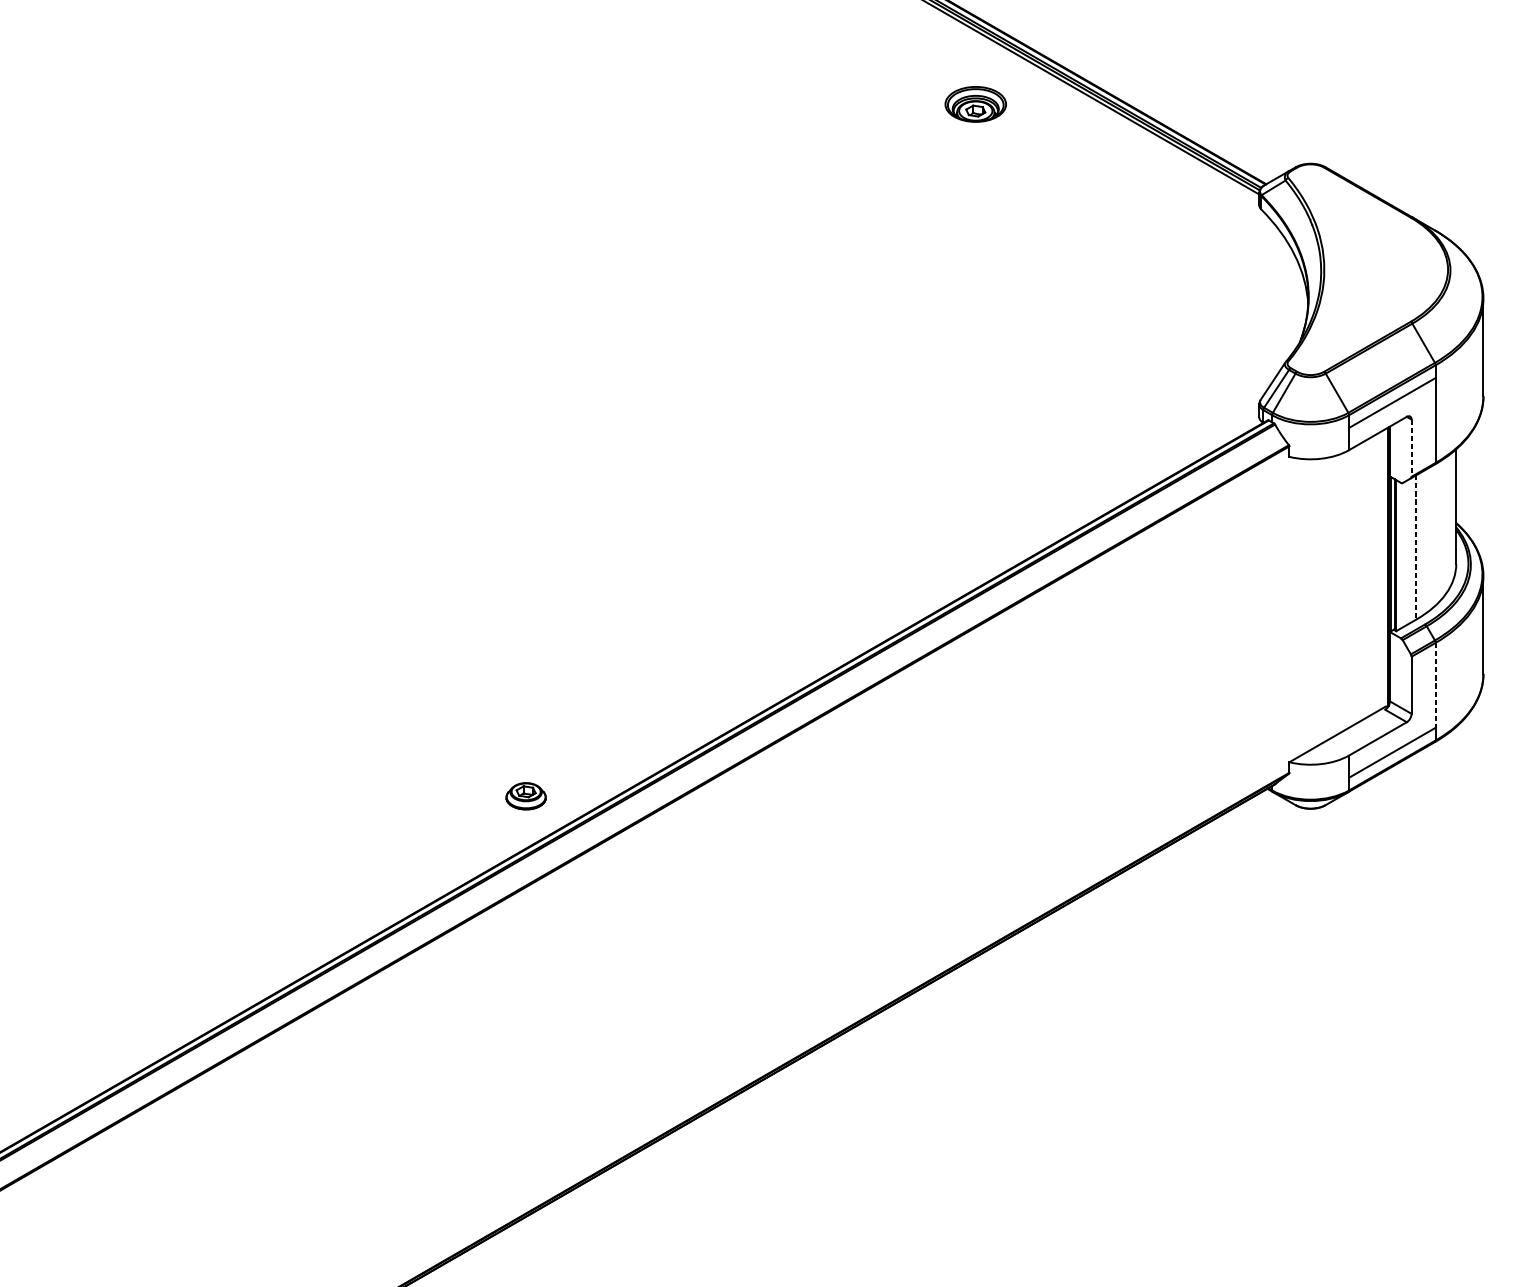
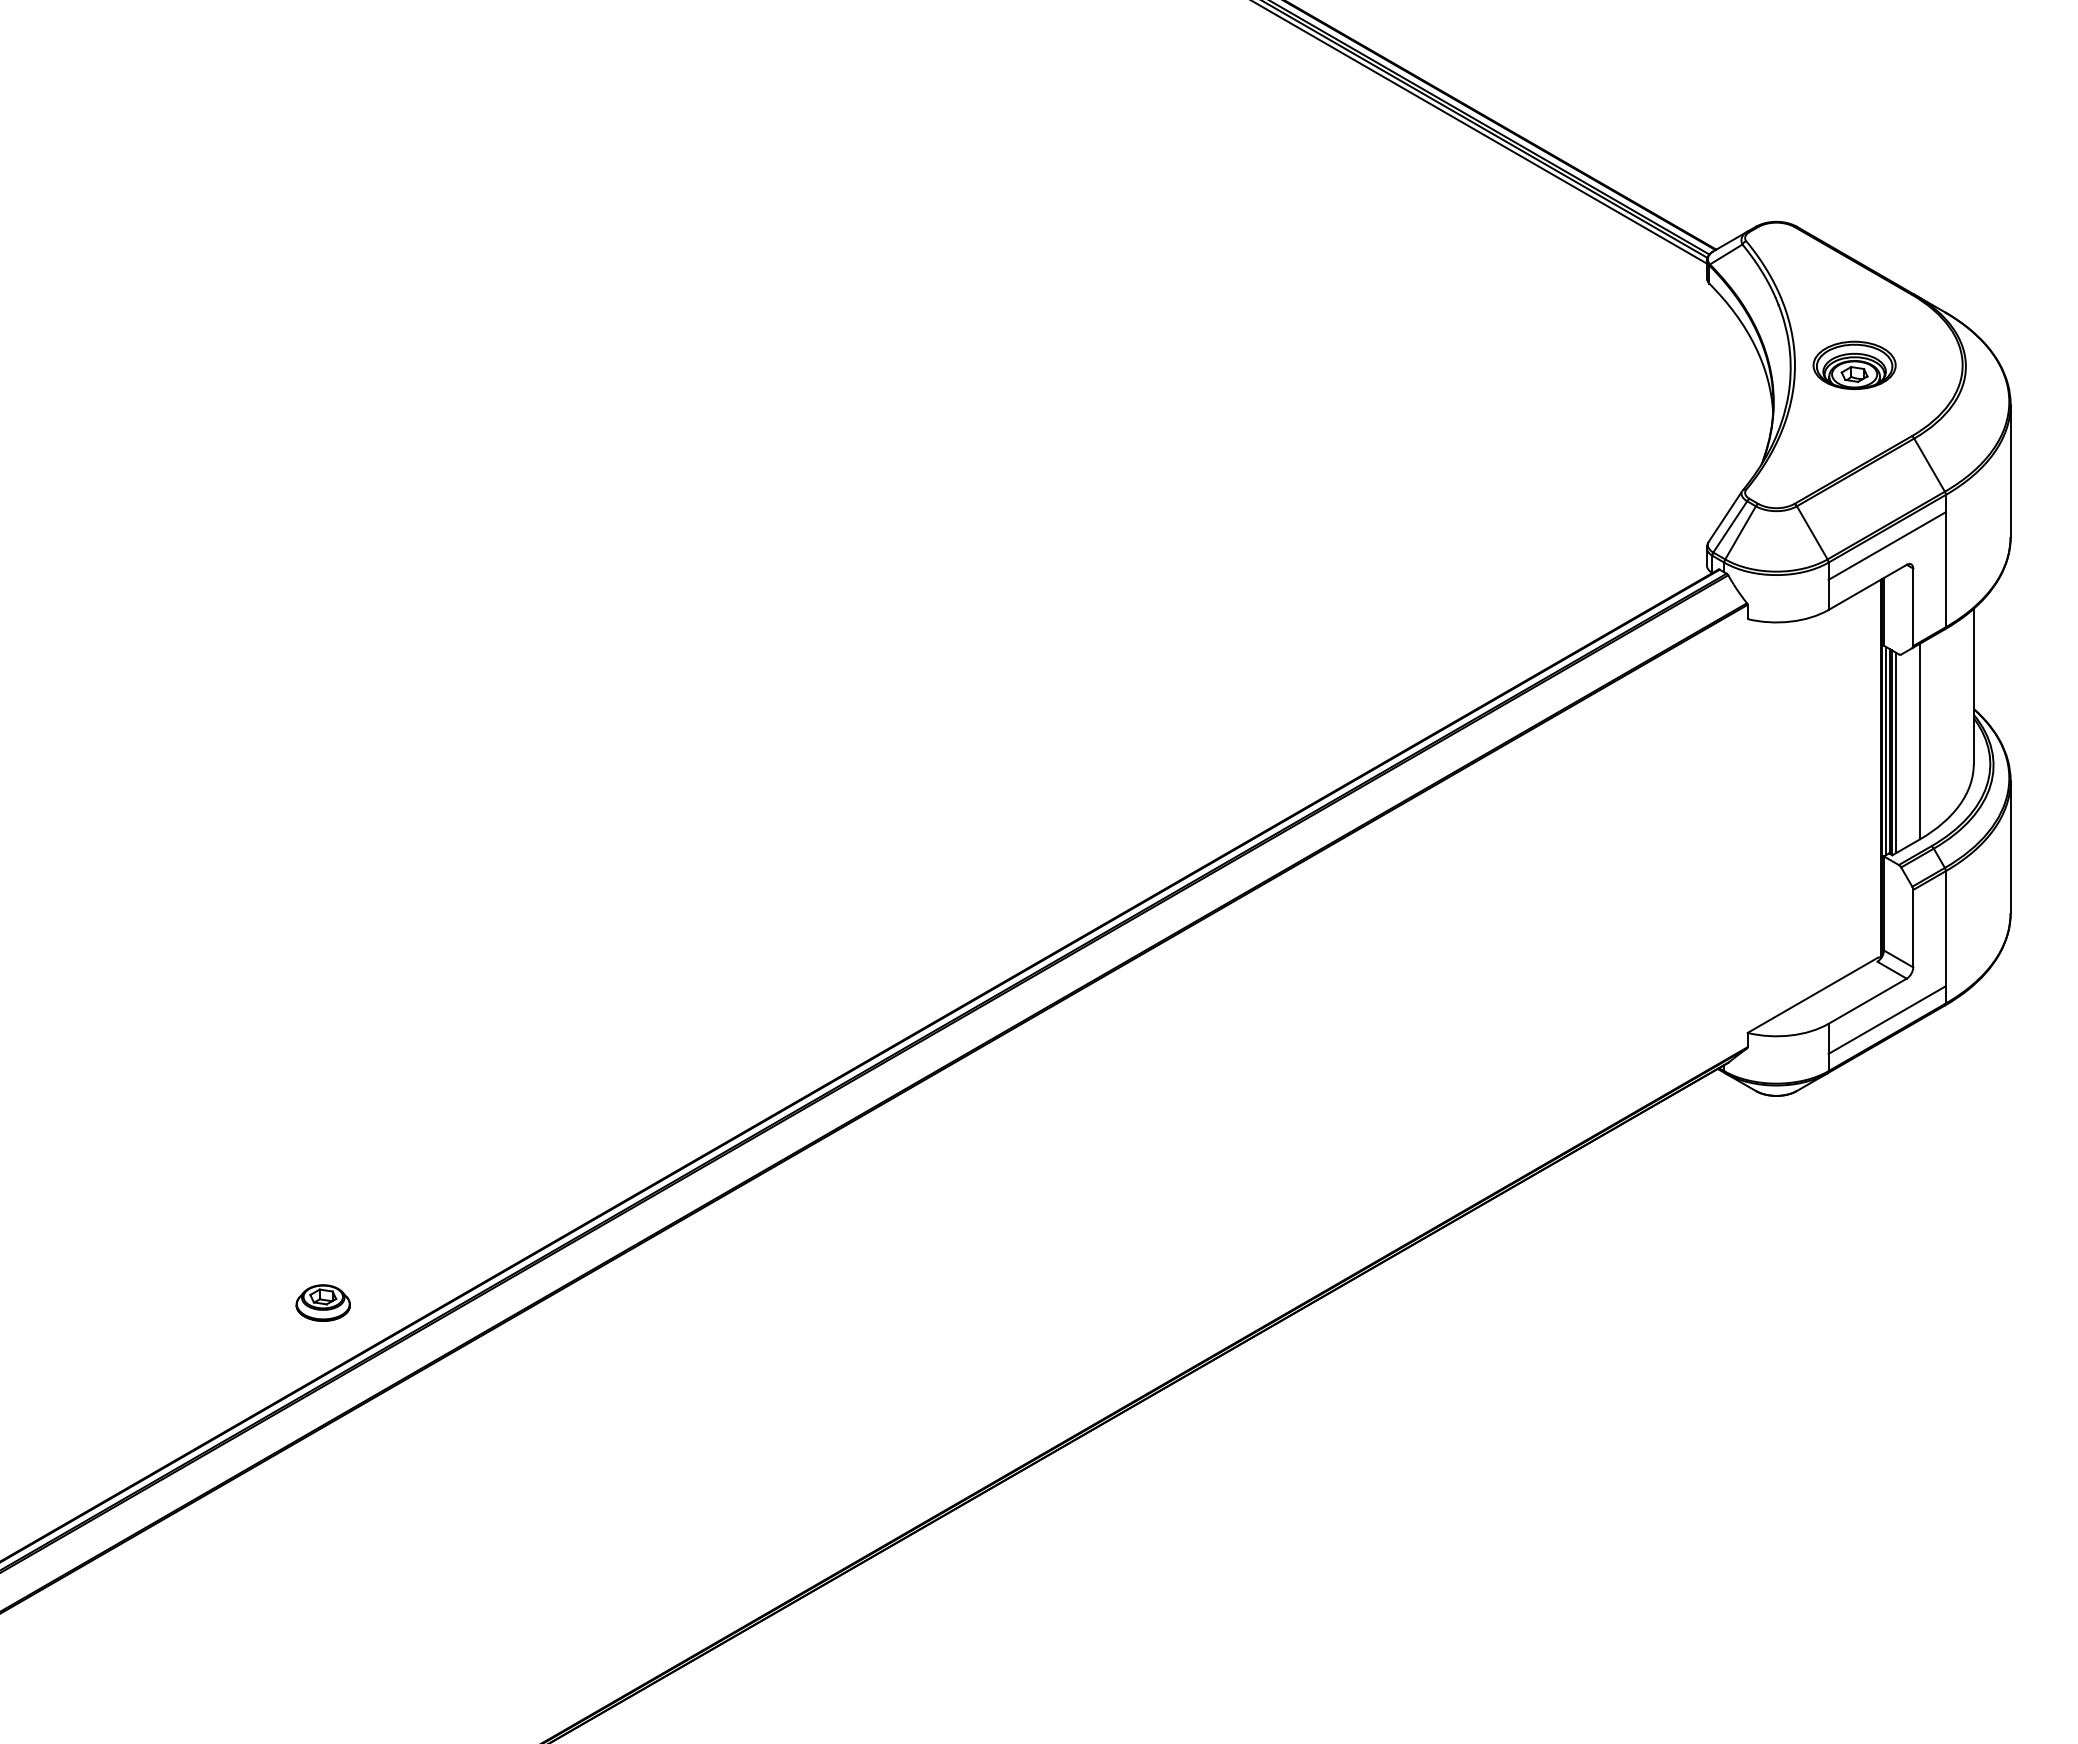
part: (975, 103) -> (1854, 364), moved
line: (1411, 448) -> (1913, 607), dashed -> solid
line: (1416, 547) -> (1919, 741), dashed -> solid
line: (1398, 555) -> (1895, 752), added
line: (1435, 685) -> (1945, 928), dashed -> solid
part: (525, 795) -> (322, 1302), moved

